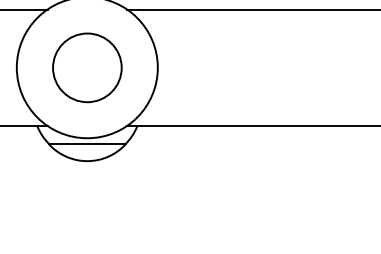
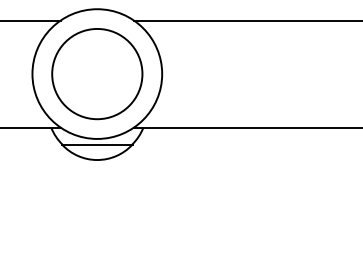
circle: (87, 68) -> (97, 74), size x1.43

